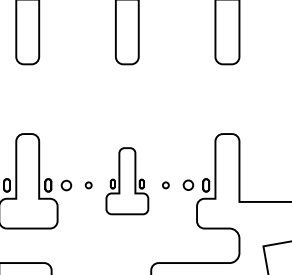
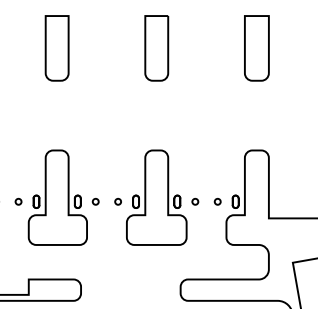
part: (127, 181) -> (156, 197), size x1.43
circle: (66, 185) -> (95, 201), size x0.62
circle: (188, 185) -> (217, 201), size x0.62

